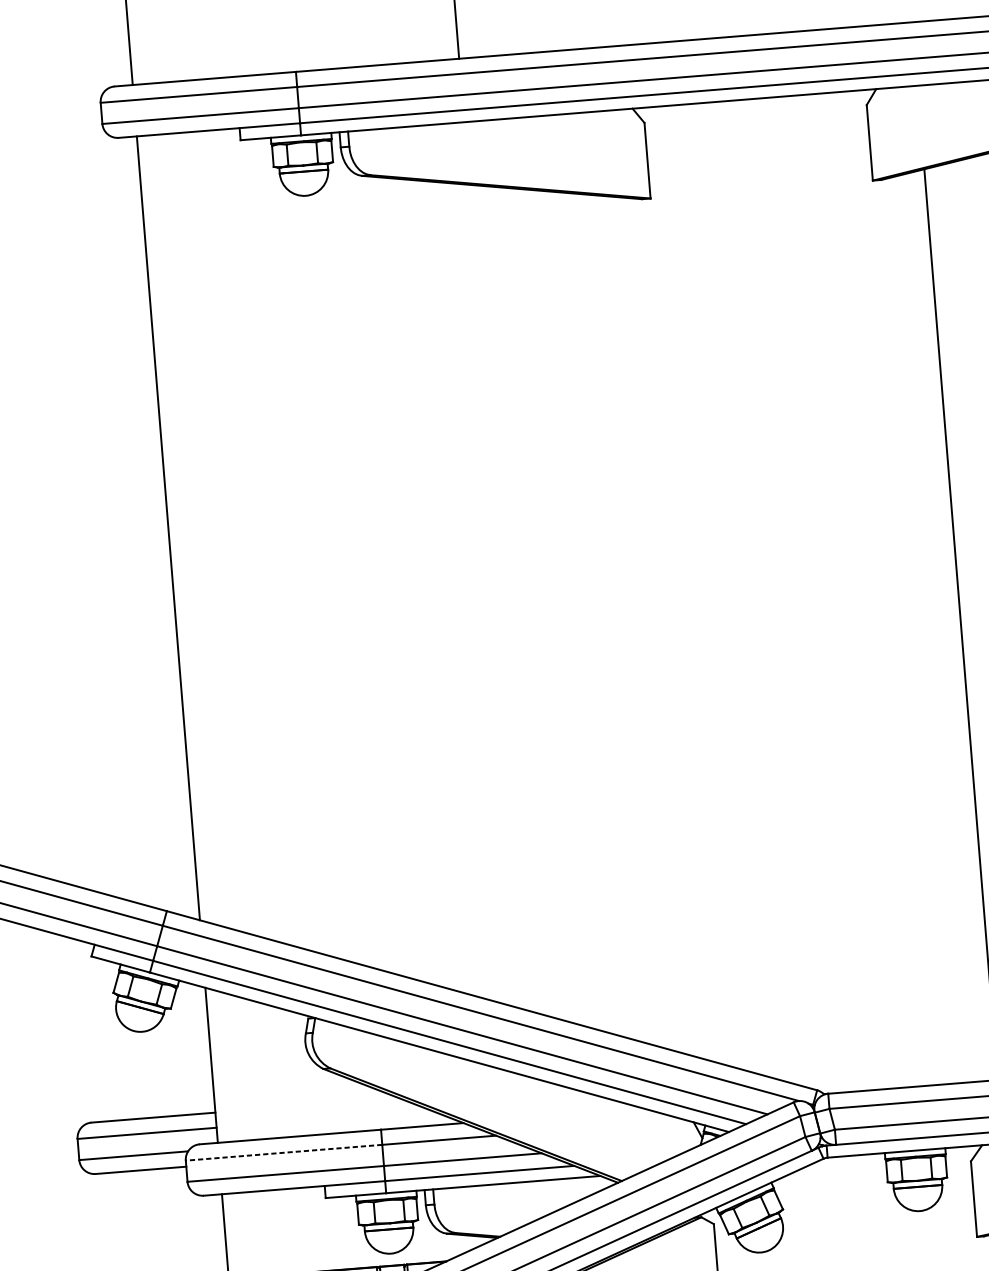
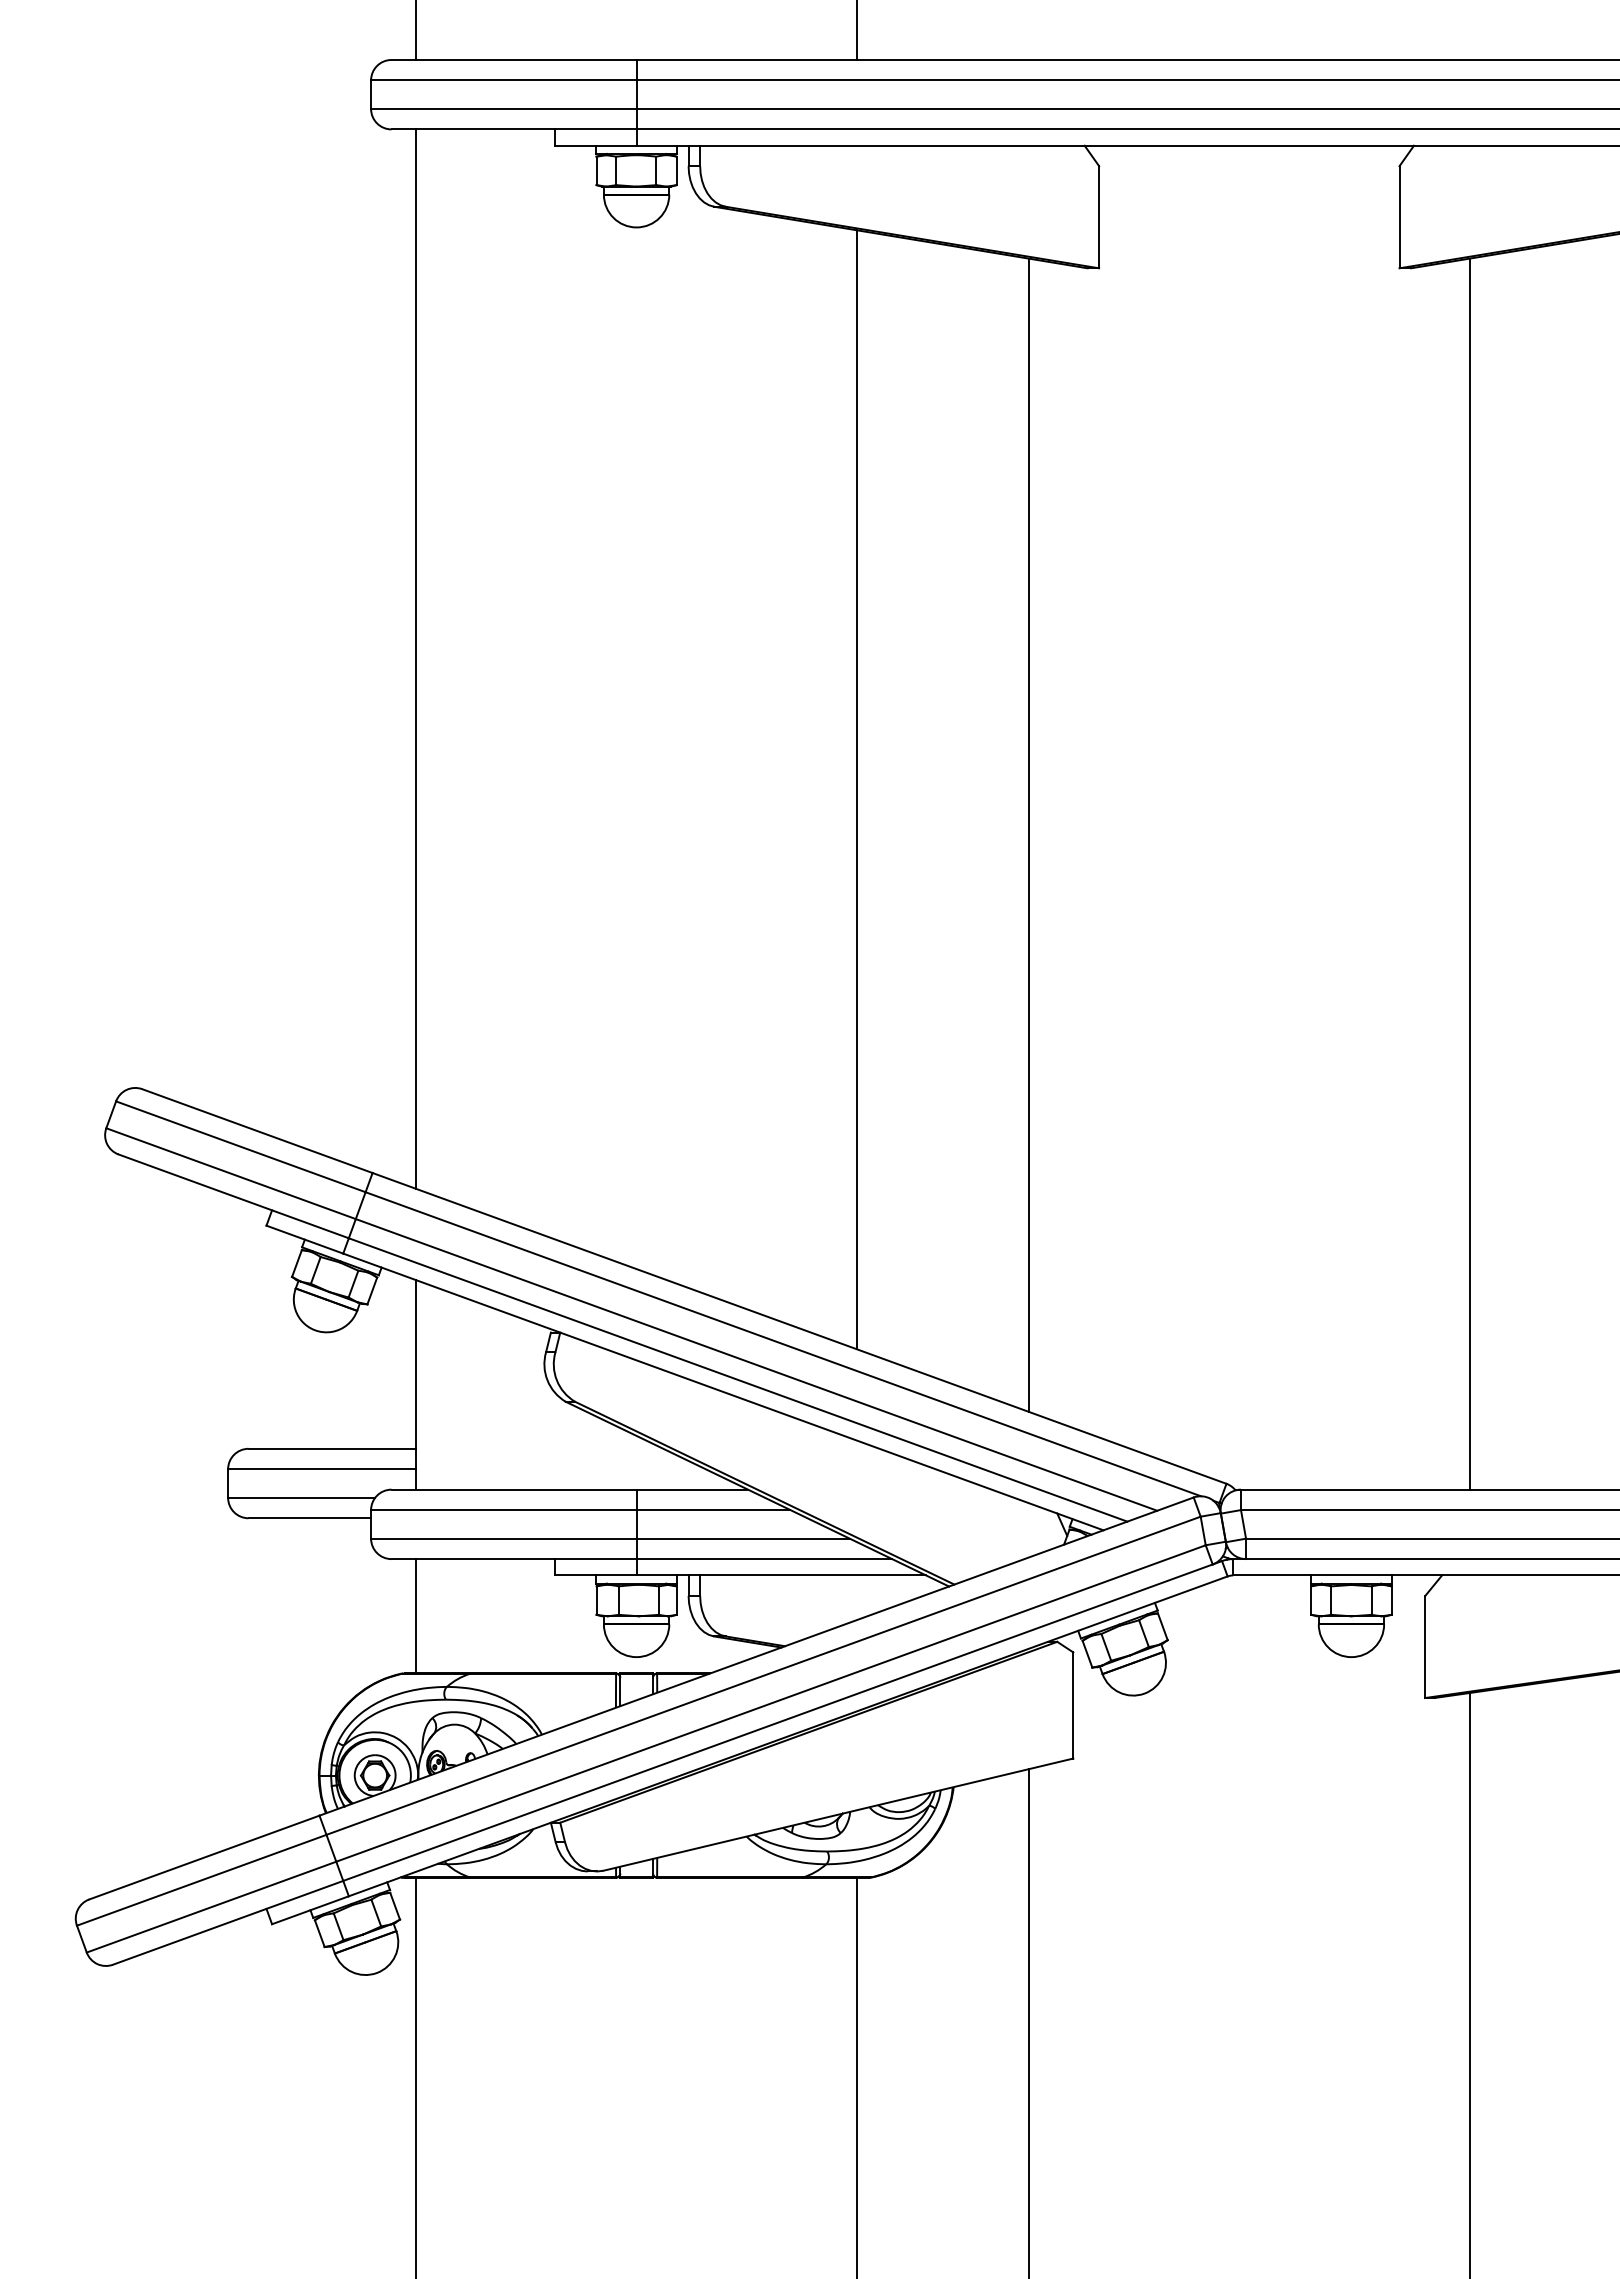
line: (502, 598) -> (857, 789), added
line: (632, 621) -> (1028, 834), added
line: (283, 1153) -> (503, 1510), dashed -> solid

